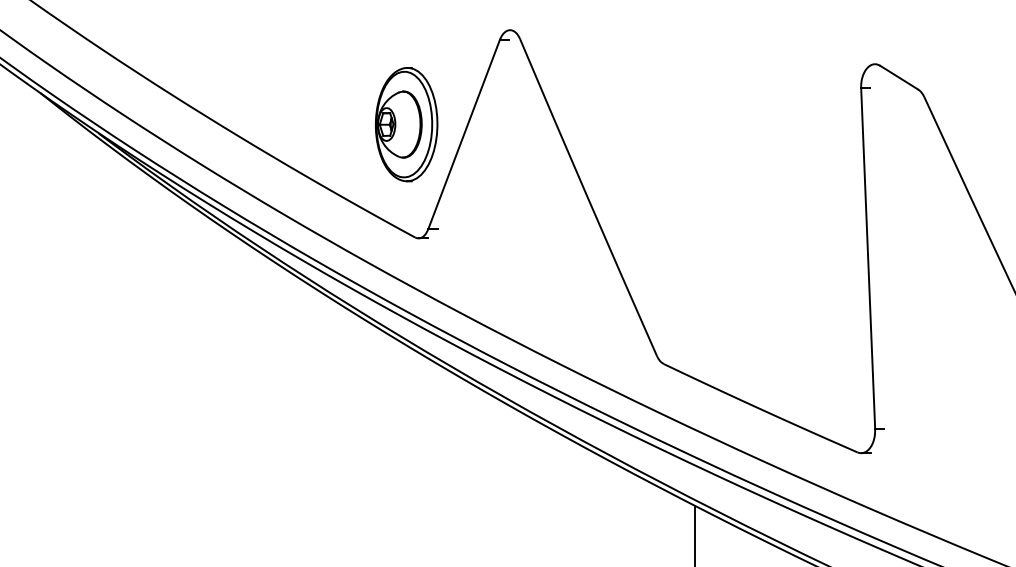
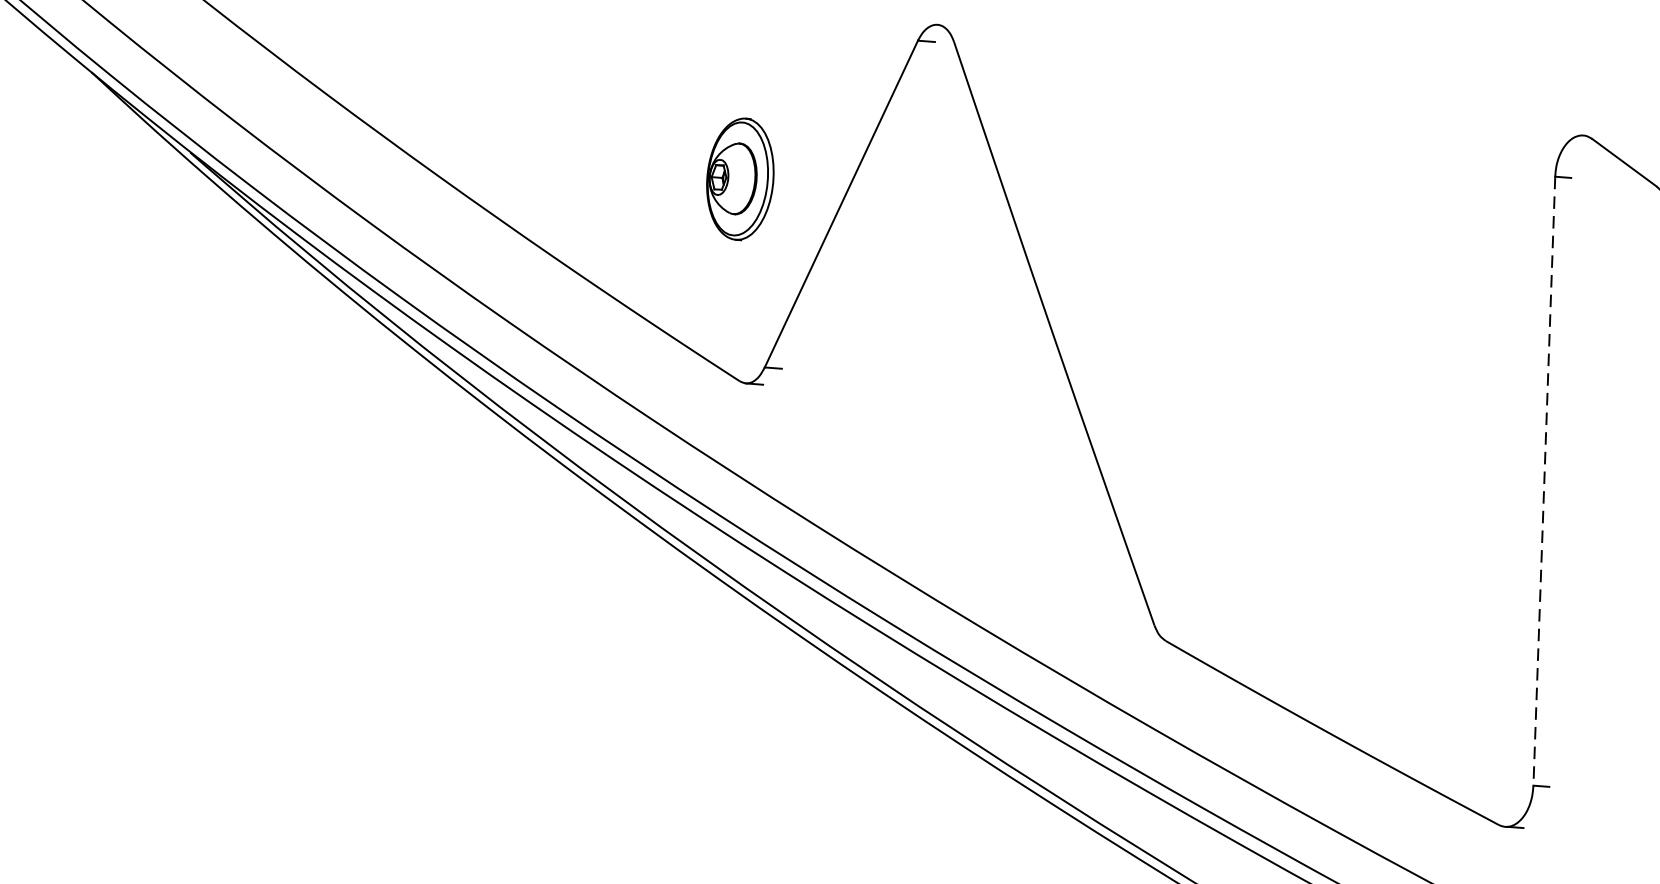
part: (406, 124) -> (739, 178), size x0.6
line: (868, 259) -> (1544, 482), solid -> dashed

